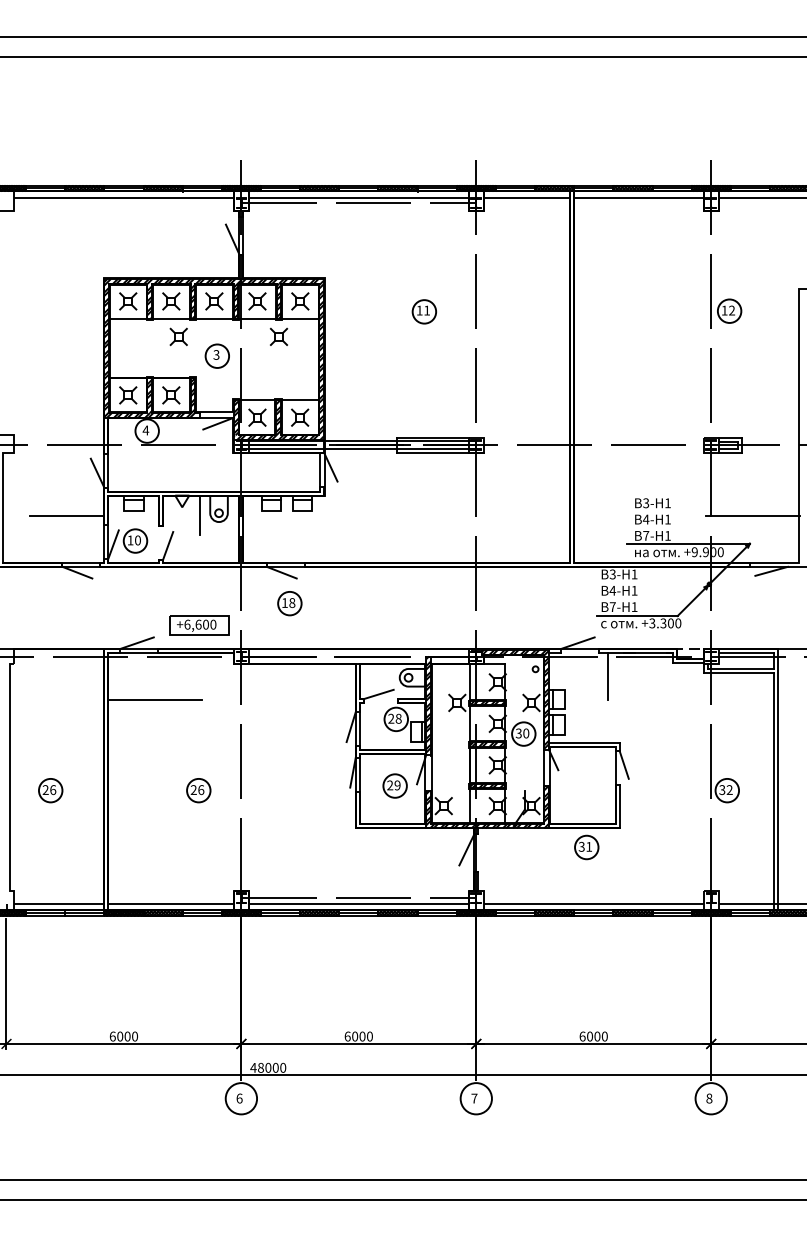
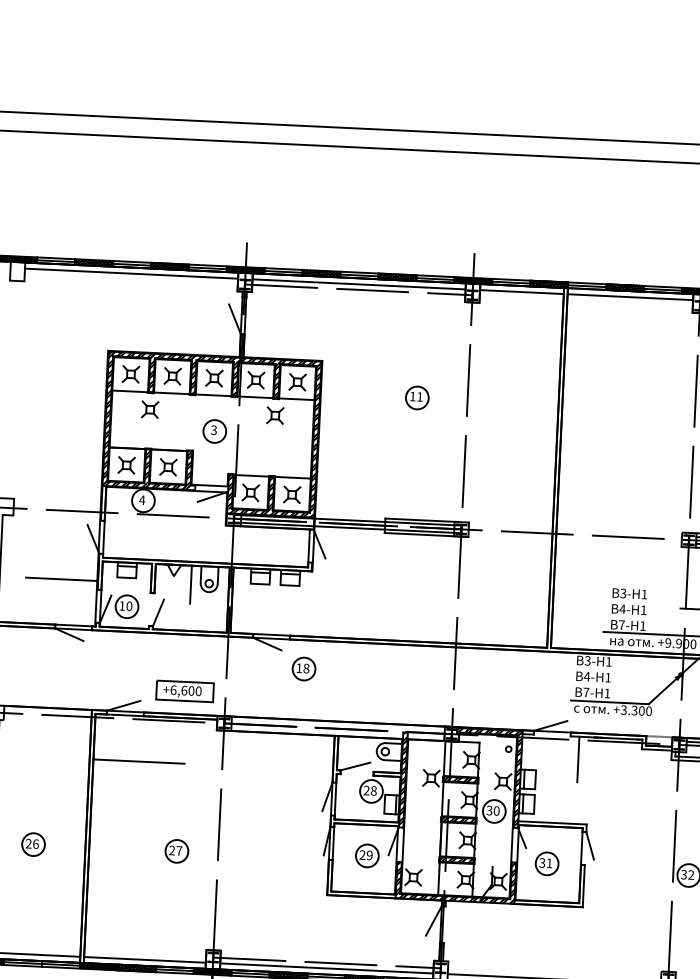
part: (178, 336) -> (149, 409), moved
part: (289, 603) -> (303, 668), moved
text: (201, 790) -> (179, 851), 26 -> 27
part: (586, 847) -> (546, 863), moved

